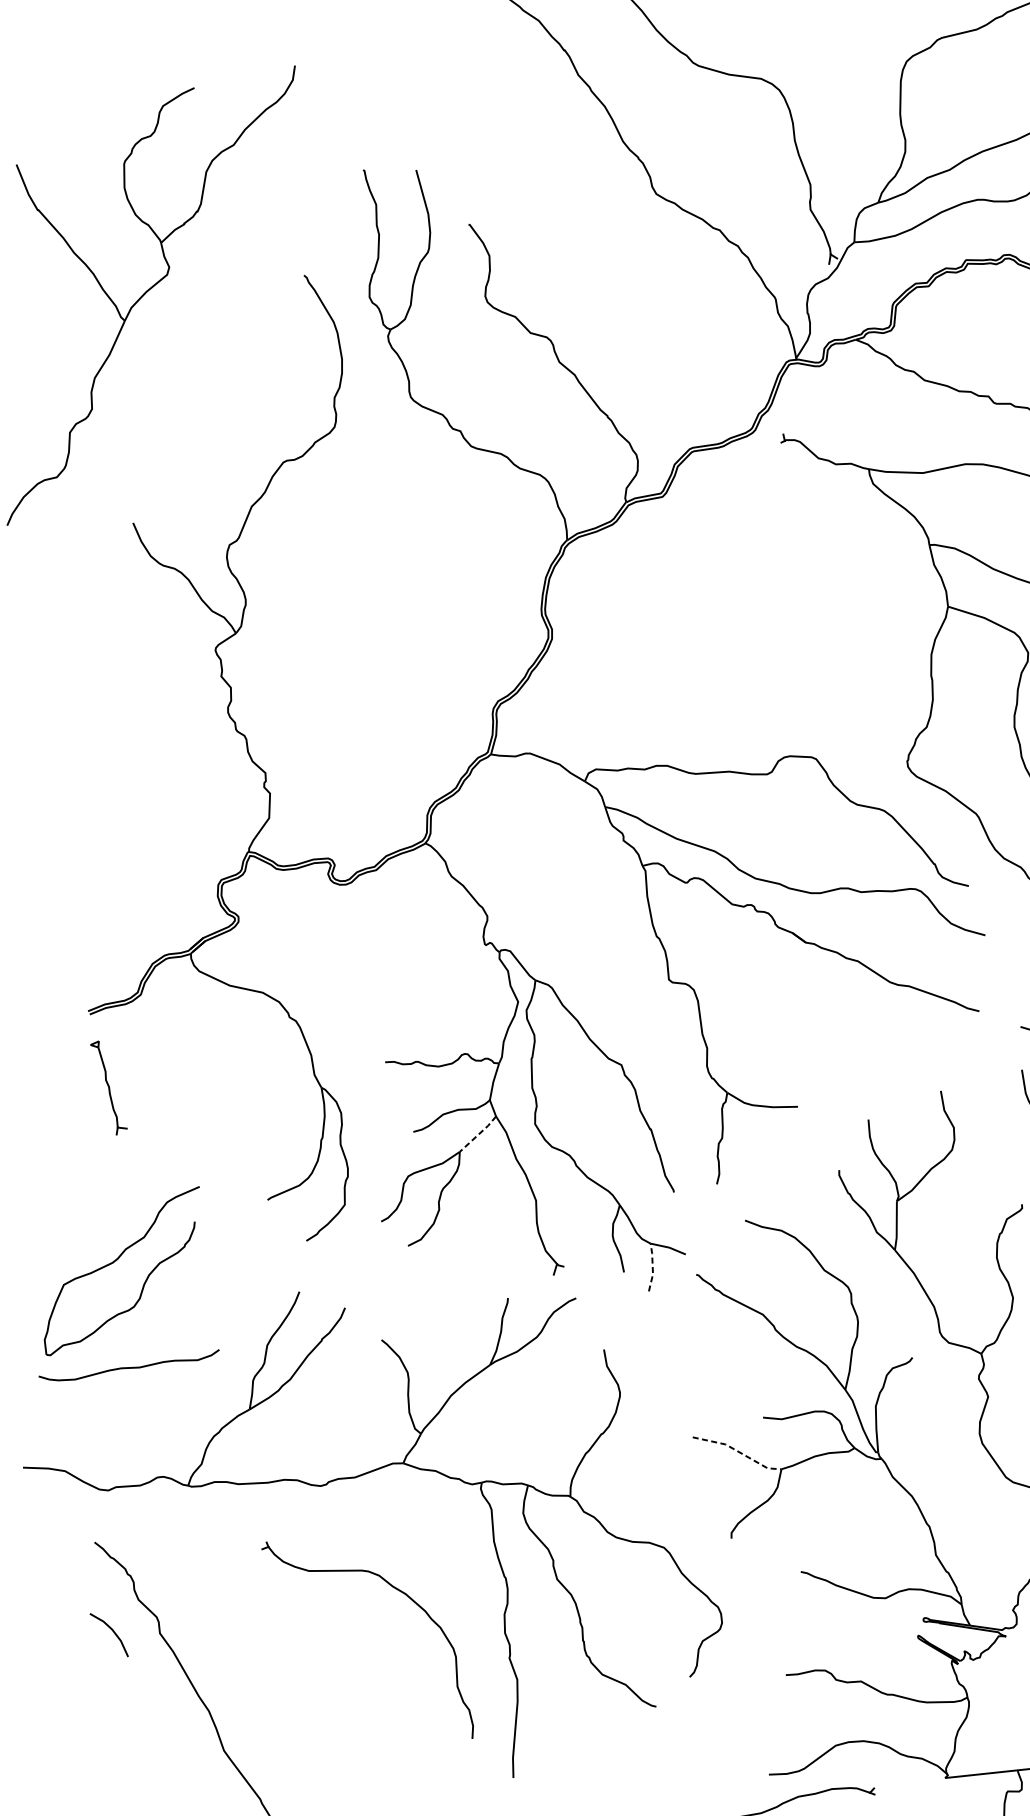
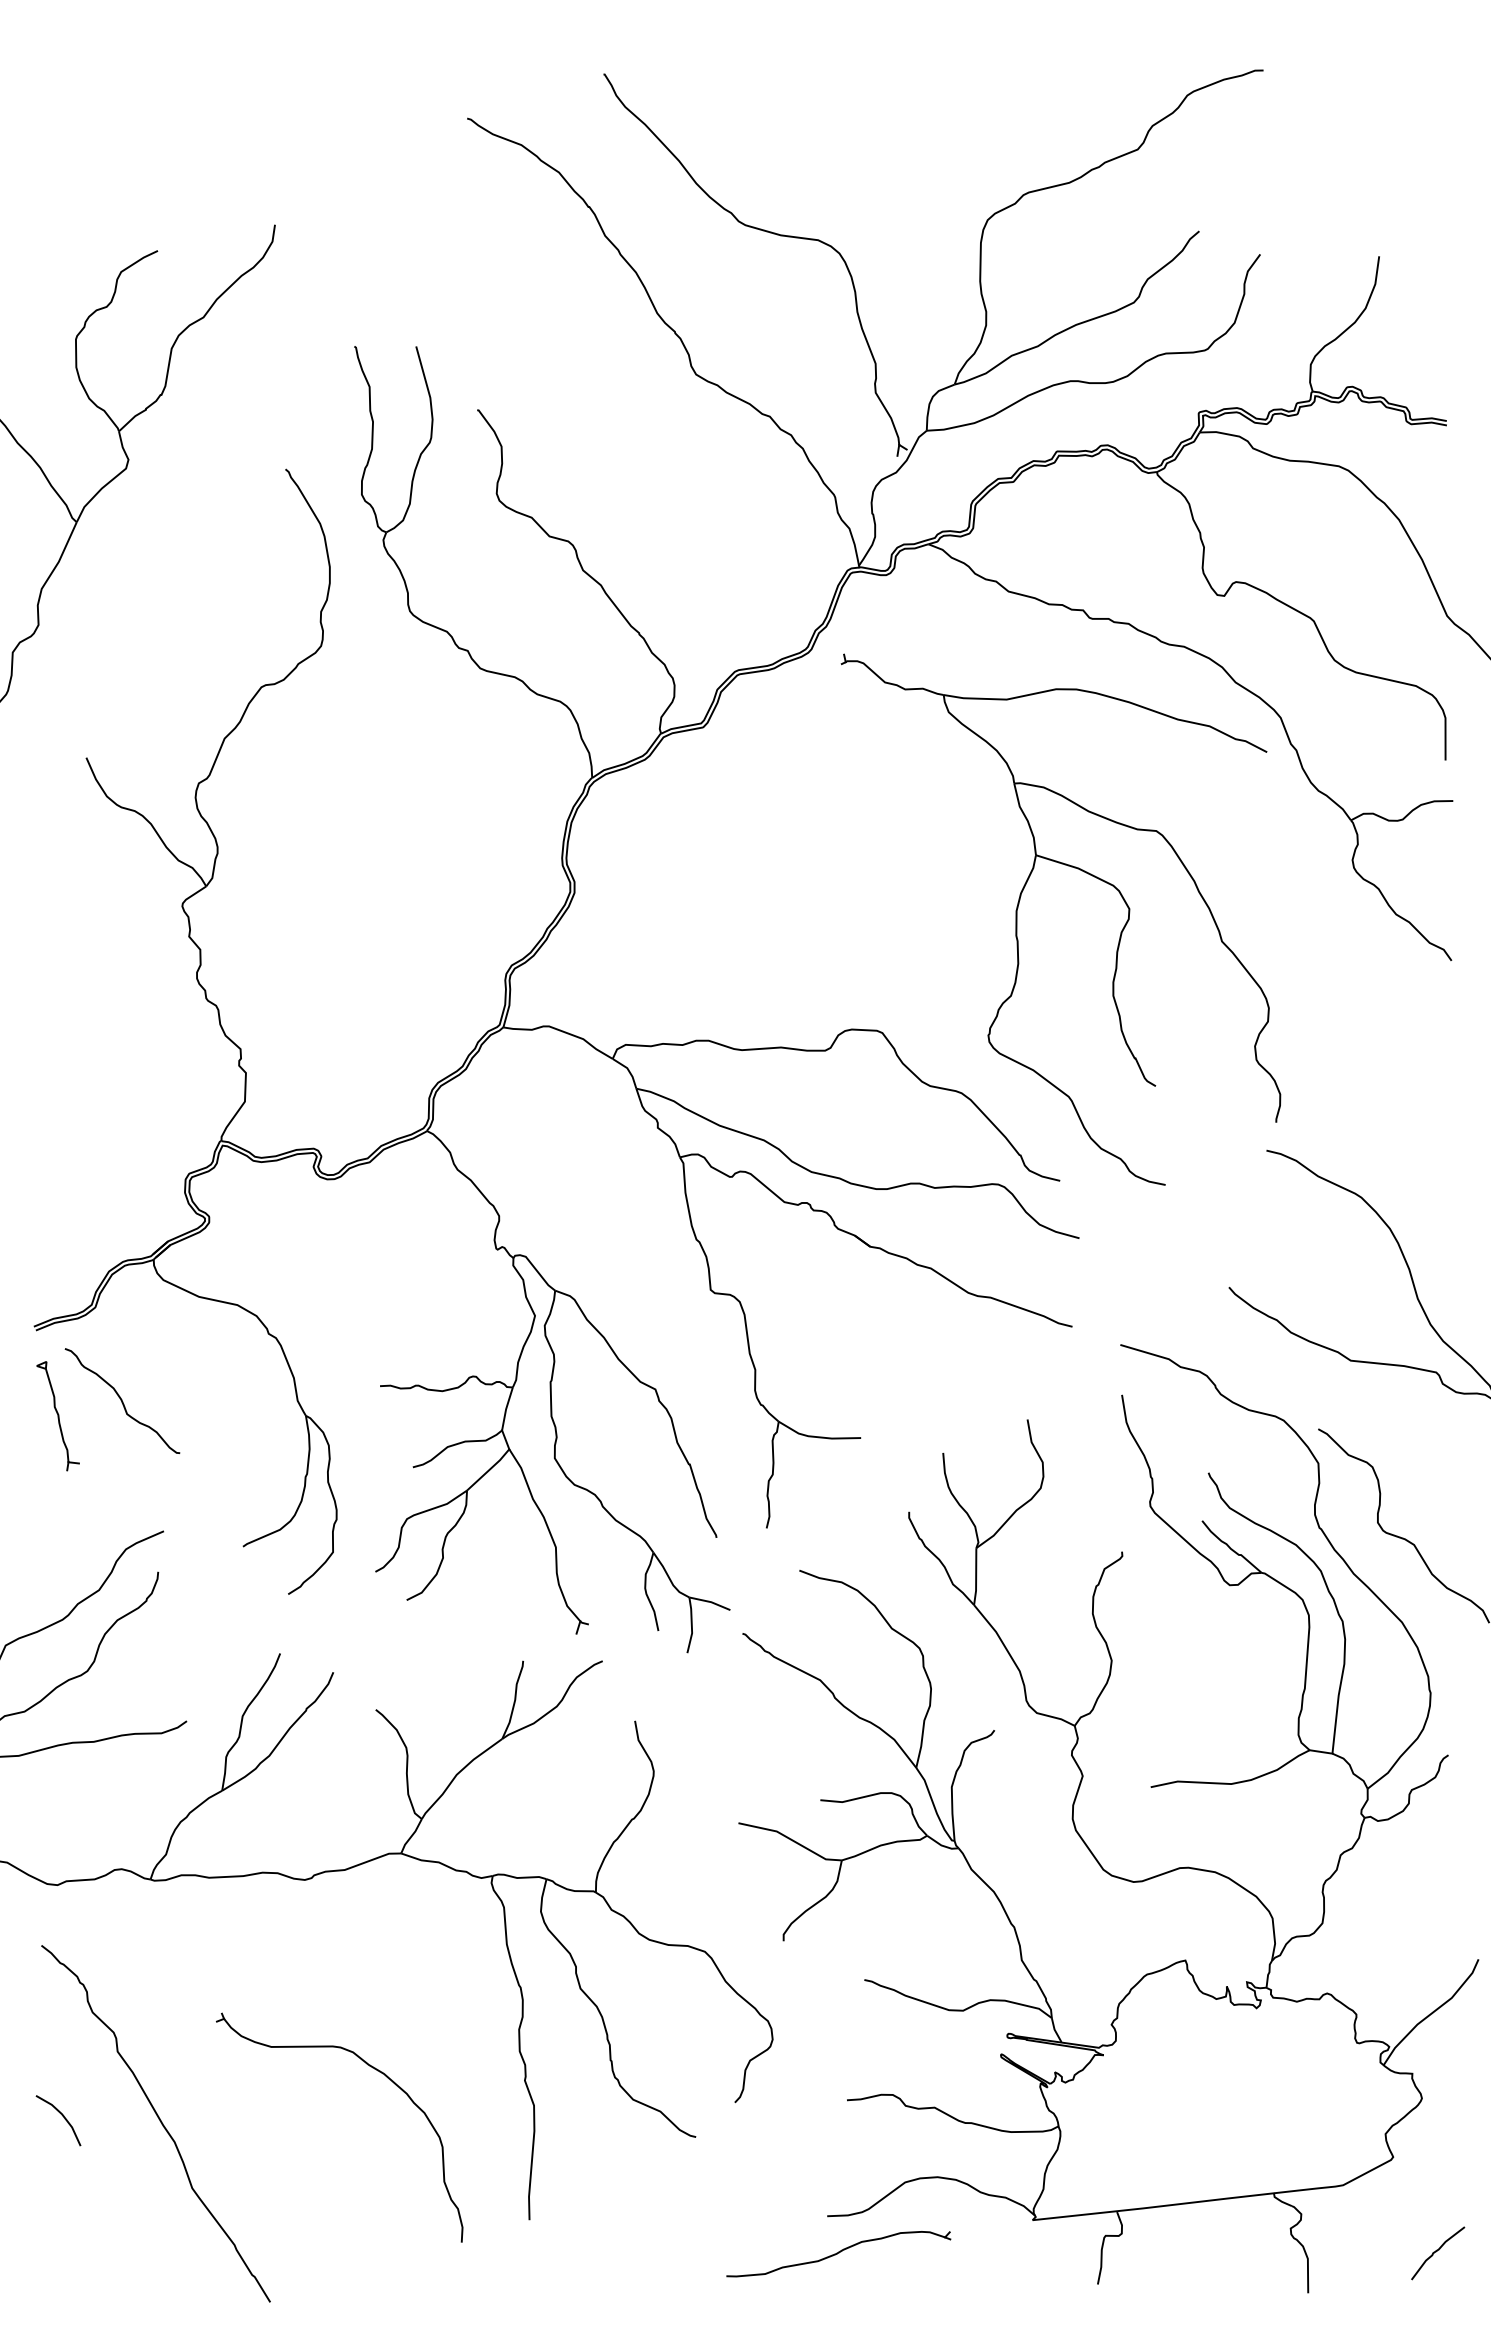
curve: (164, 1074) -> (122, 1400), added
line: (479, 1134) -> (489, 1470), dashed -> solid
line: (652, 1267) -> (691, 1625), dashed -> solid
line: (738, 1451) -> (791, 1839), dashed -> solid
part: (395, 1589) -> (372, 2068), moved
line: (112, 1631) -> (62, 2116), moved

